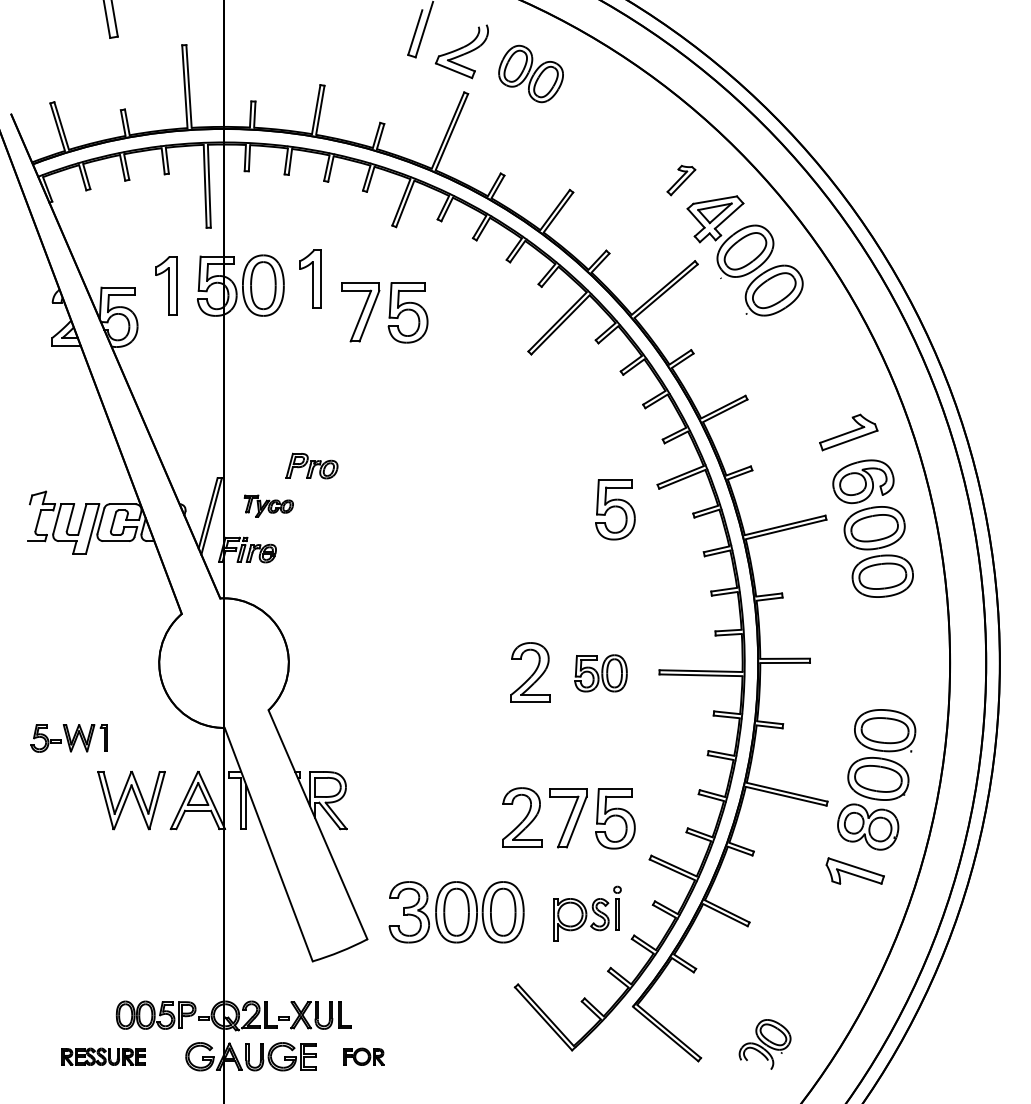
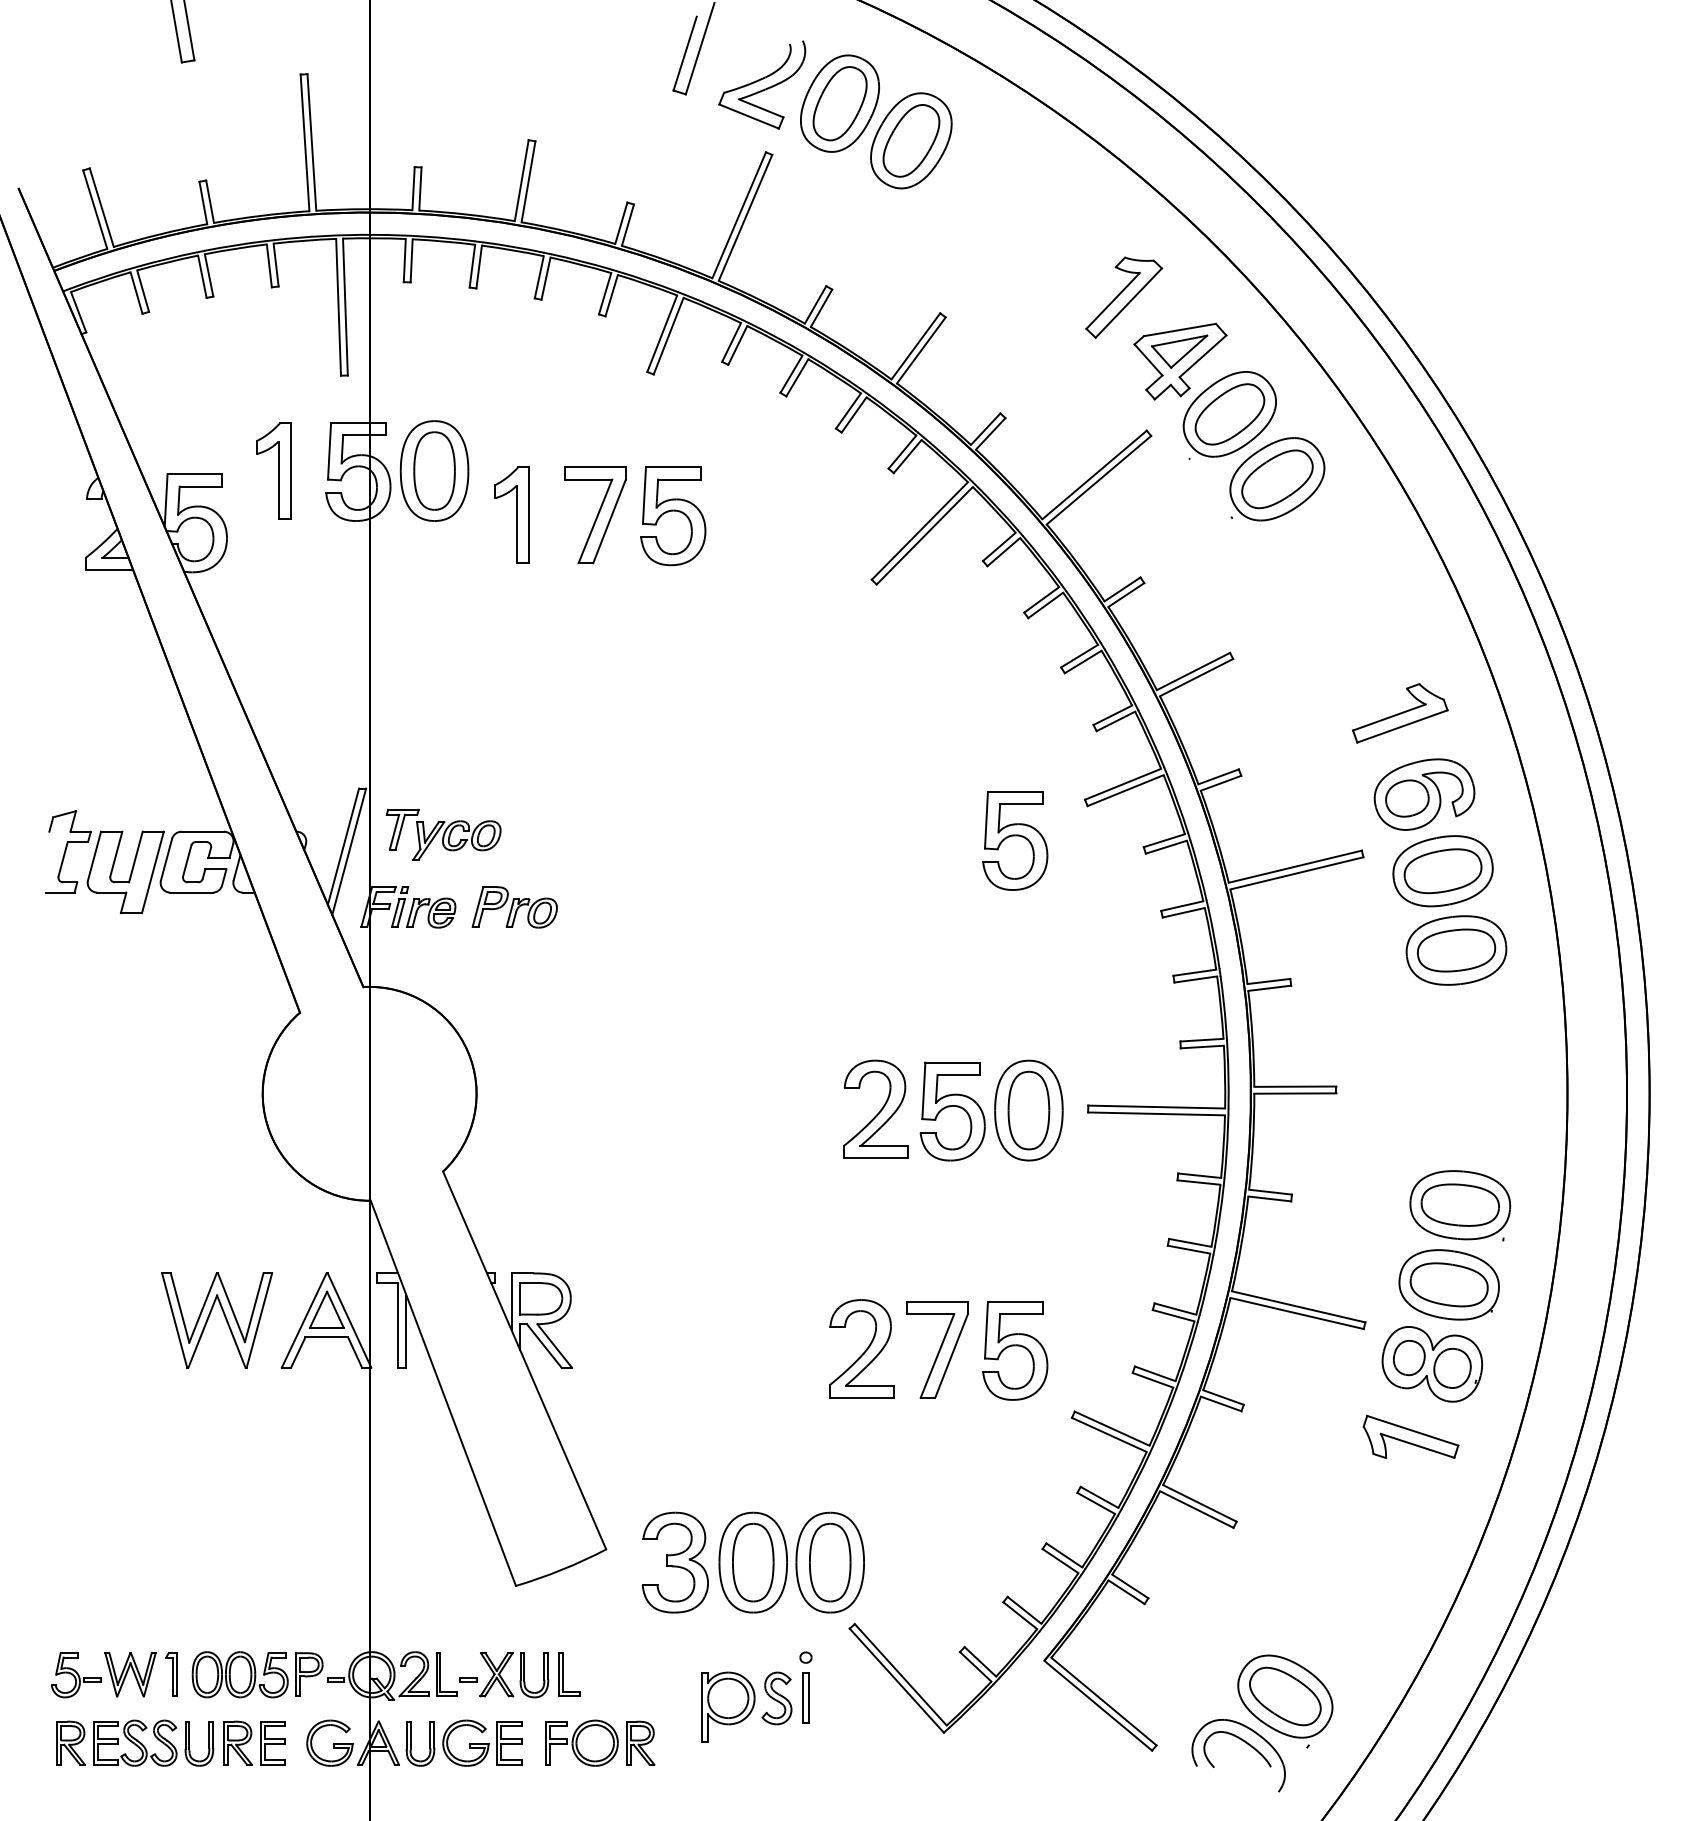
part: (530, 73) -> (875, 121), size x1.43
part: (681, 180) -> (1124, 297), size x1.67
part: (310, 278) -> (512, 513), moved
part: (311, 465) -> (513, 906), moved
part: (268, 506) -> (442, 835), size x1.43
part: (600, 673) -> (990, 1110), size x1.67
part: (68, 738) -> (113, 1675), moved
part: (456, 912) -> (753, 1562), moved
part: (587, 913) -> (756, 1696), moved
part: (764, 1044) -> (1261, 1723), size x1.67
part: (103, 1056) -> (170, 1742), size x1.67
part: (363, 1056) -> (599, 1742), size x1.67

